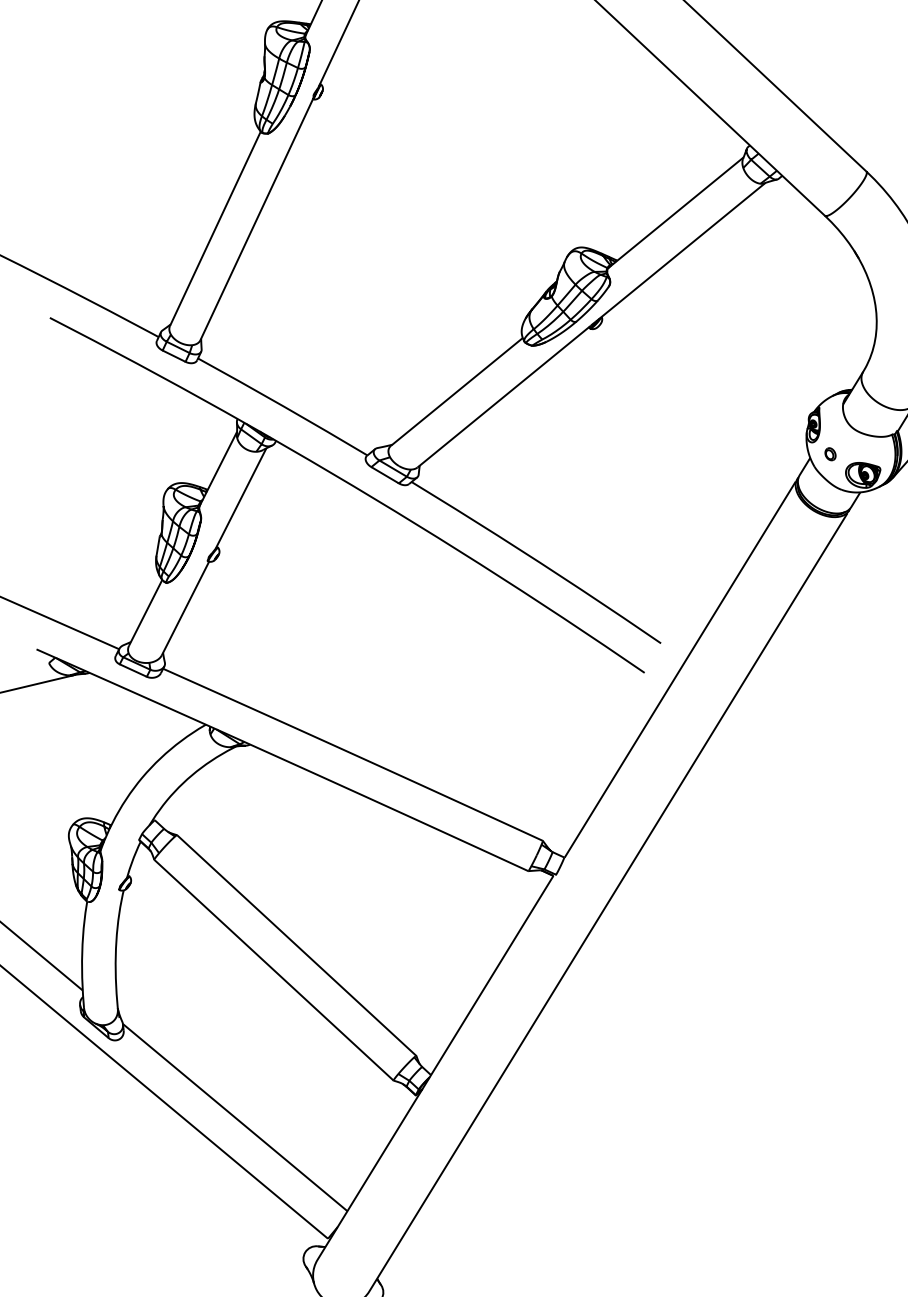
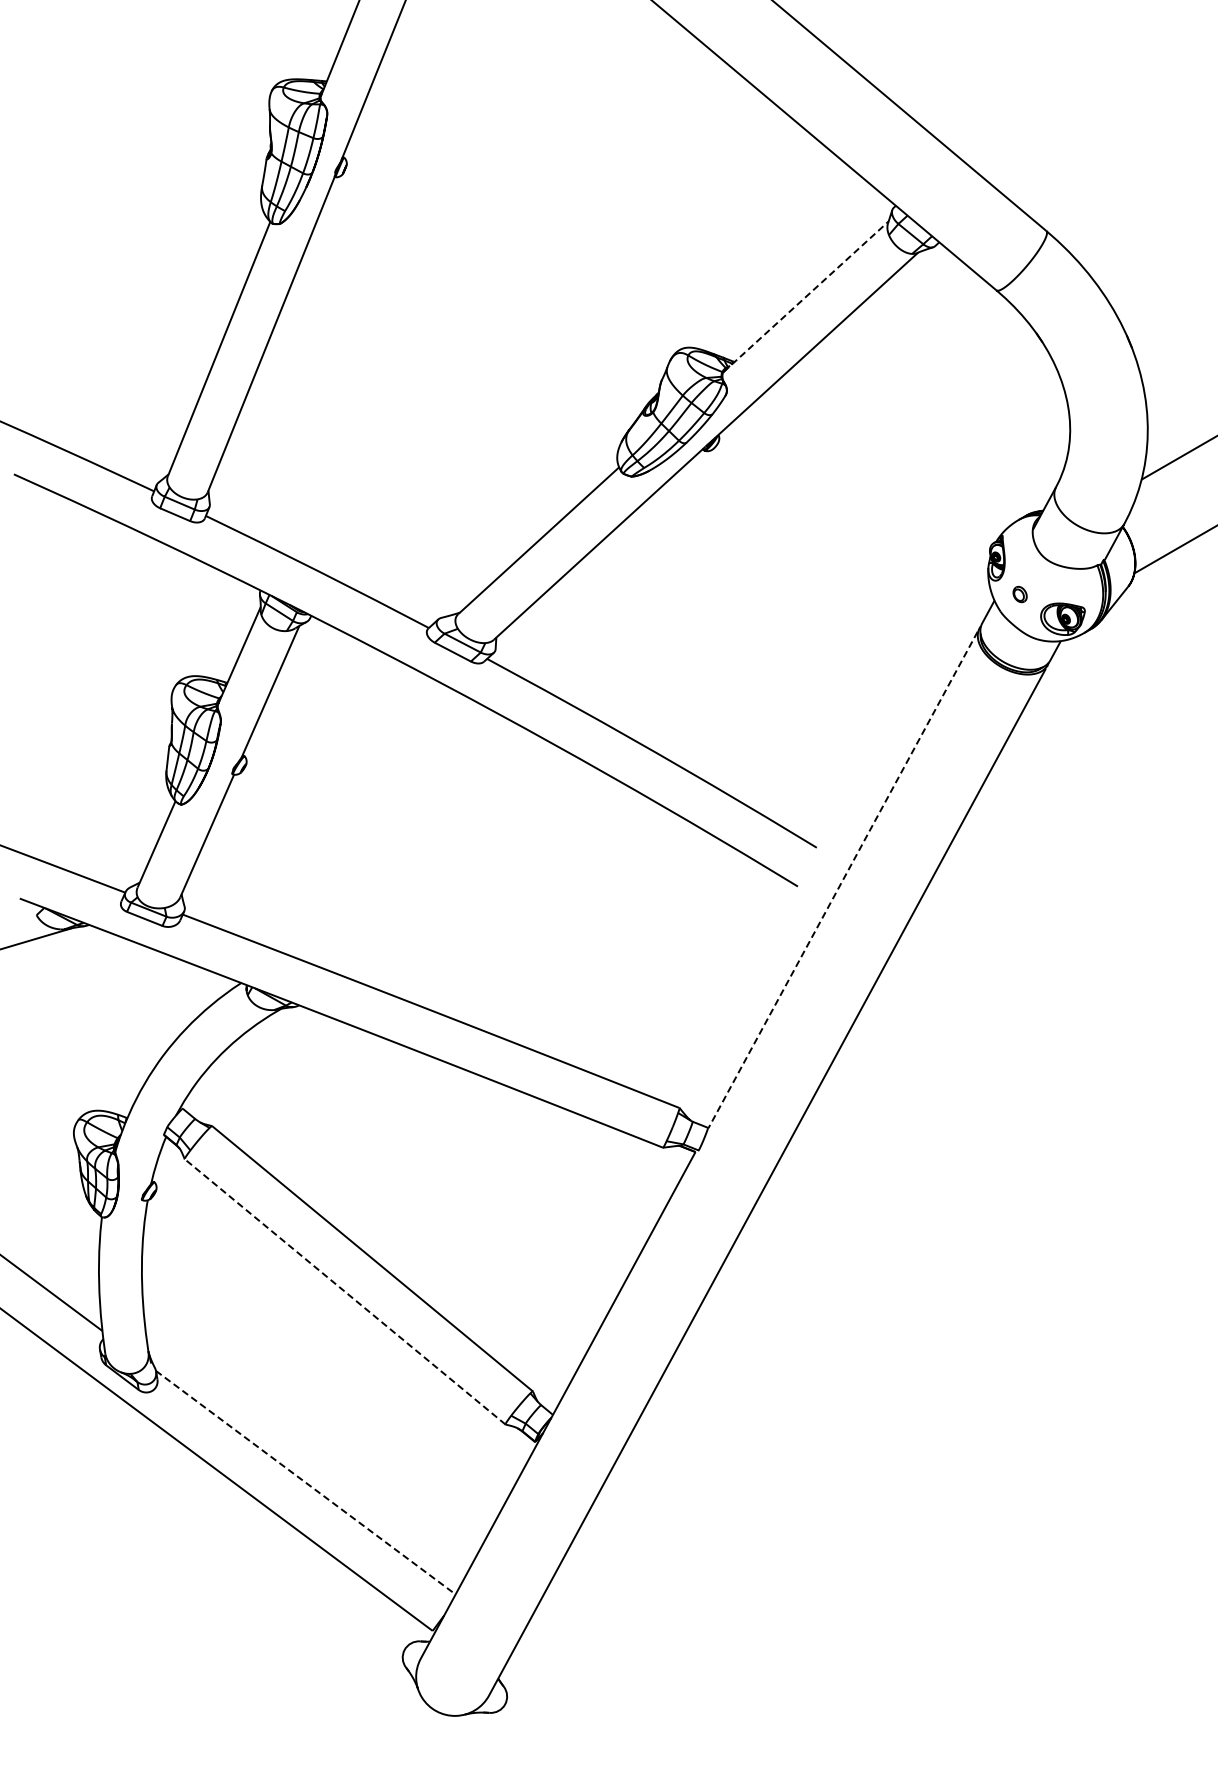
line: (676, 212) -> (806, 296), solid -> dashed
line: (679, 670) -> (842, 880), solid -> dashed
line: (273, 969) -> (344, 1291), solid -> dashed
line: (234, 1117) -> (305, 1482), solid -> dashed

